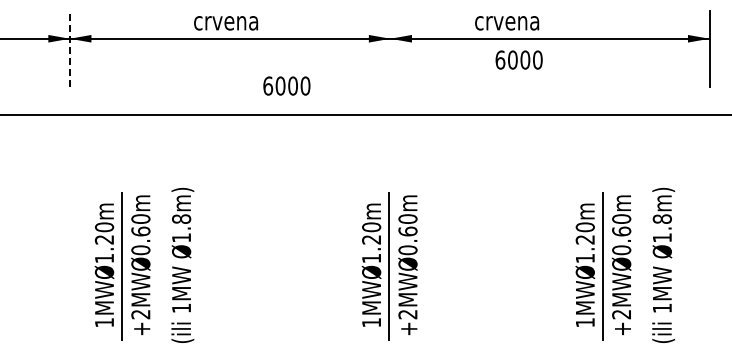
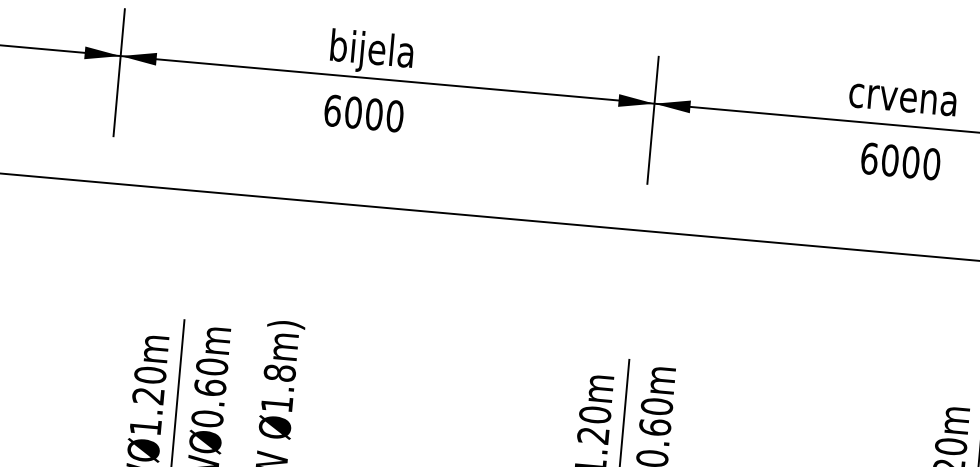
text: (226, 22) -> (383, 52), crvena -> bijela
text: (507, 23) -> (903, 100), moved
line: (69, 48) -> (118, 72), dashed -> solid
line: (390, 48) -> (653, 119), added
text: (518, 59) -> (899, 160), moved
text: (286, 85) -> (363, 112), moved

